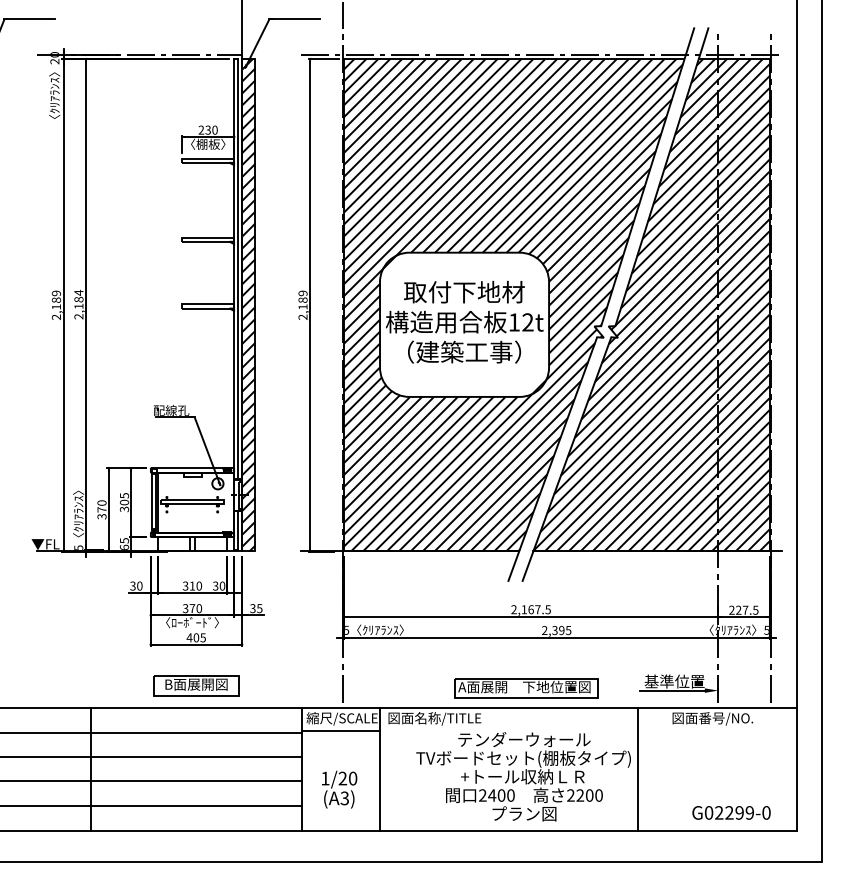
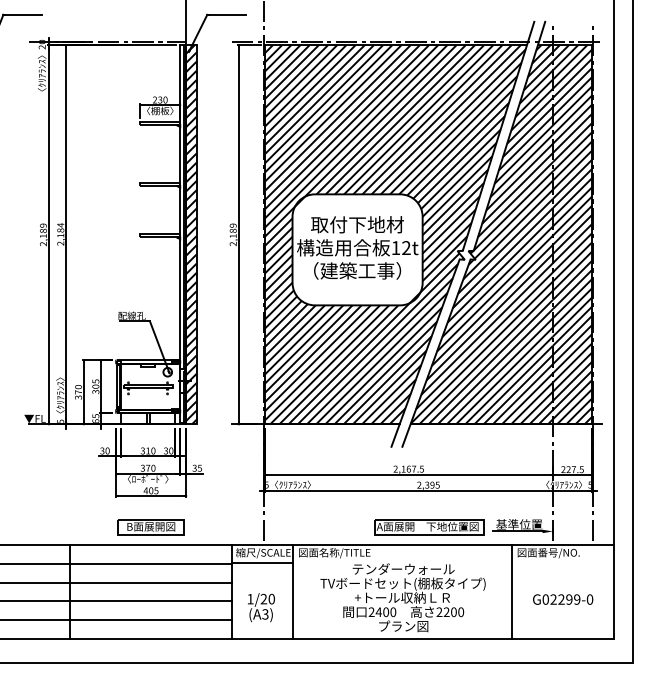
part: (526, 688) -> (429, 527), moved
line: (638, 768) -> (512, 591), moved
text: (732, 812) -> (563, 599), moved

